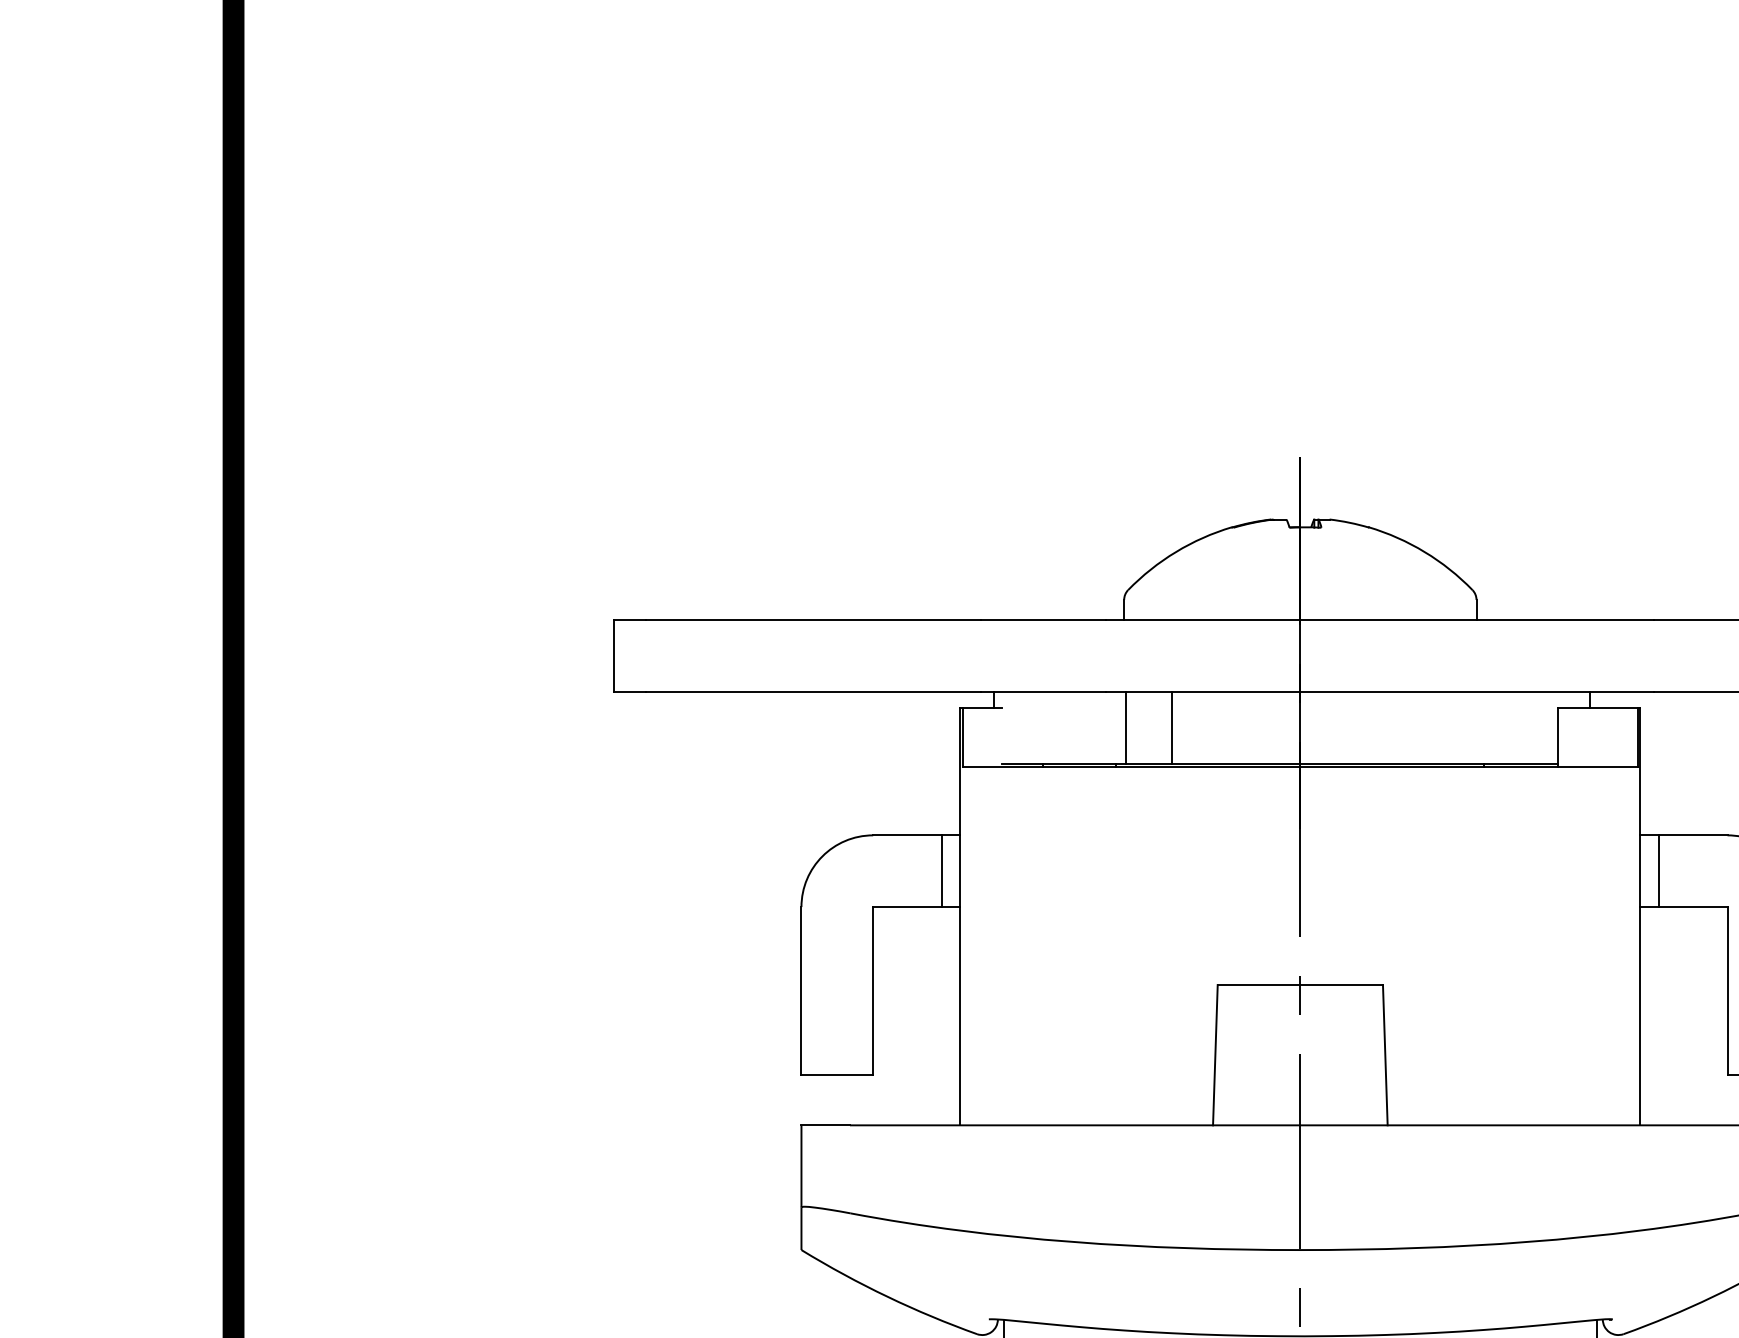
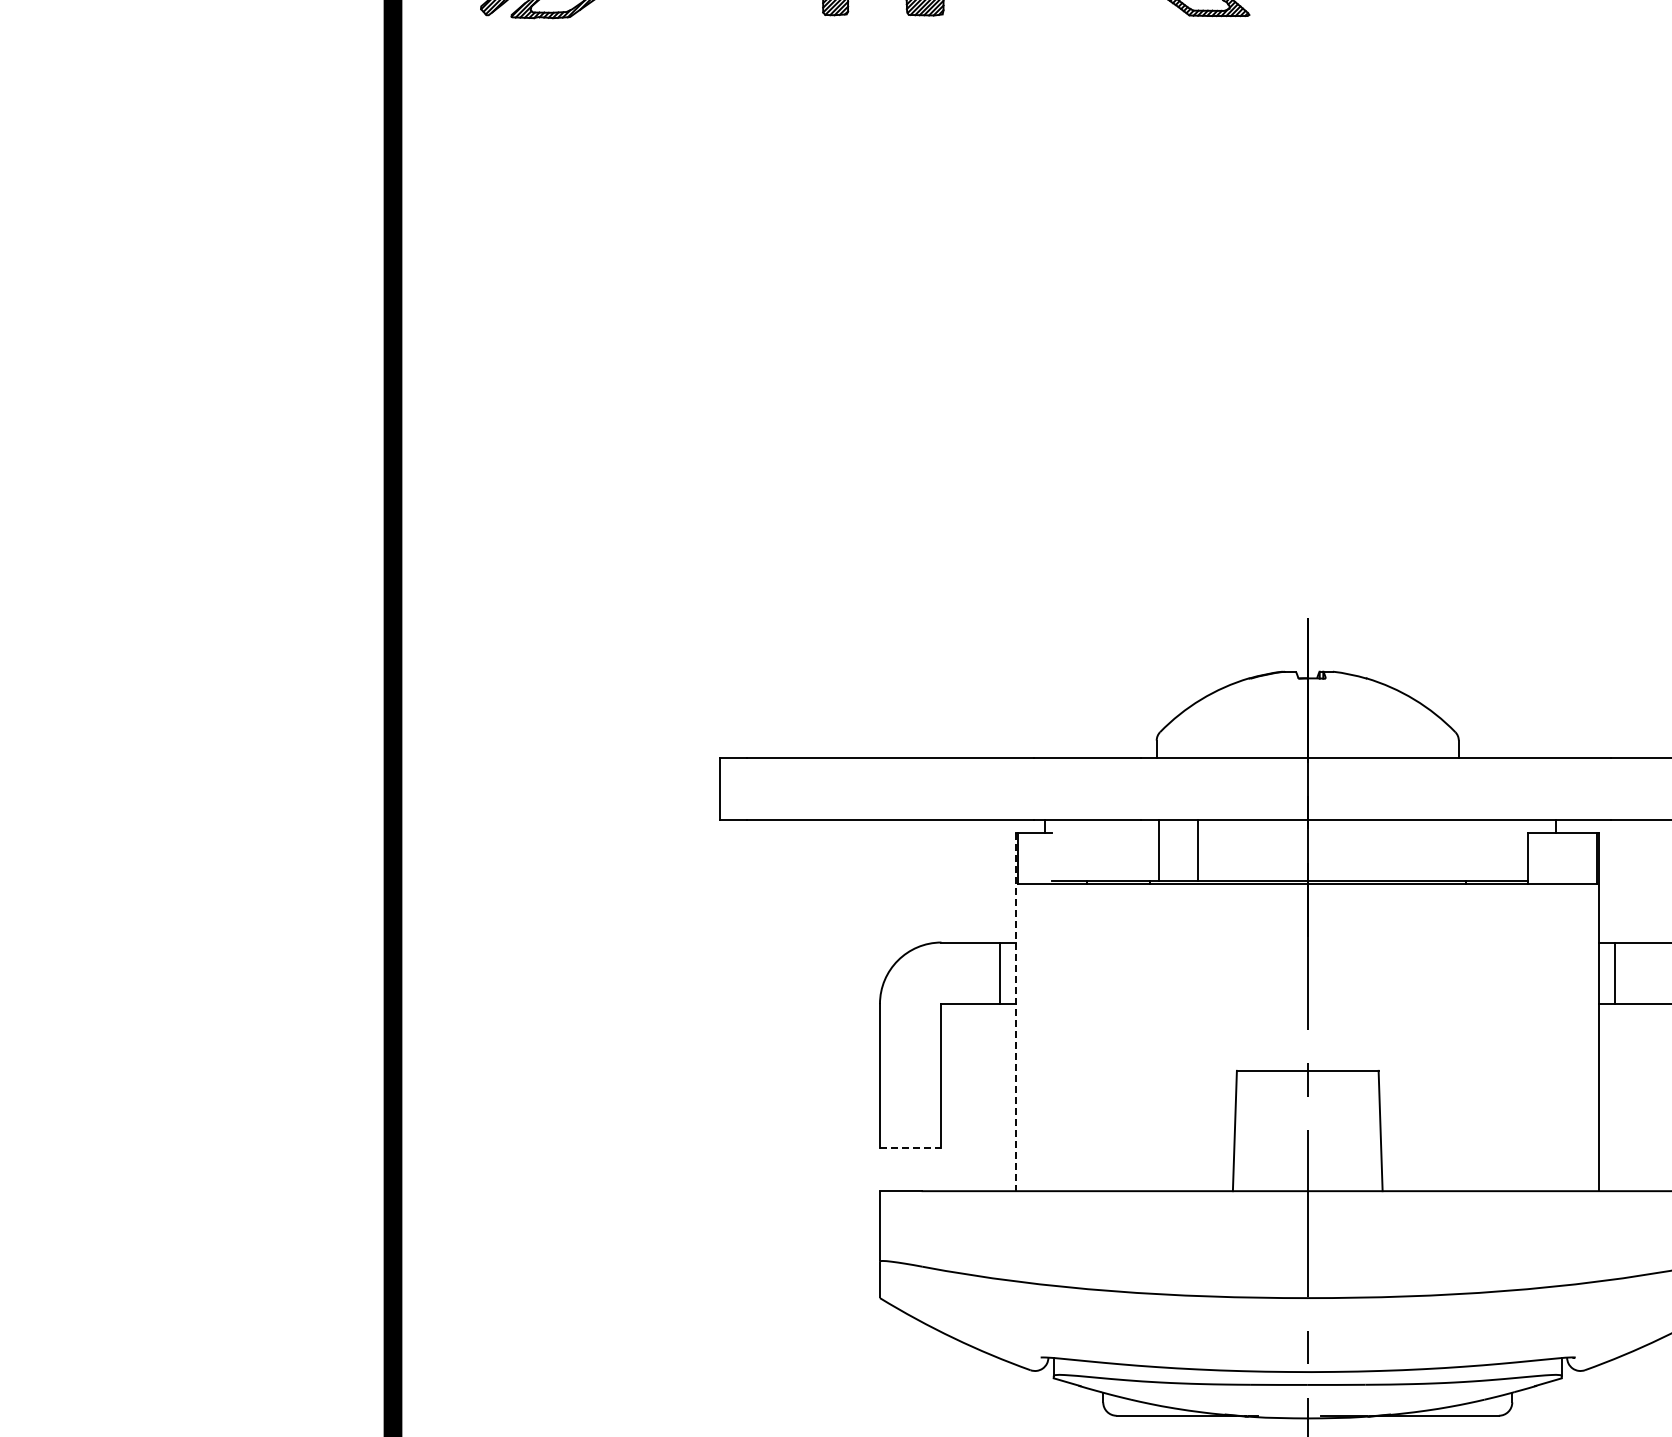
line: (960, 916) -> (1016, 1012), solid -> dashed
line: (837, 1075) -> (910, 1148), solid -> dashed

